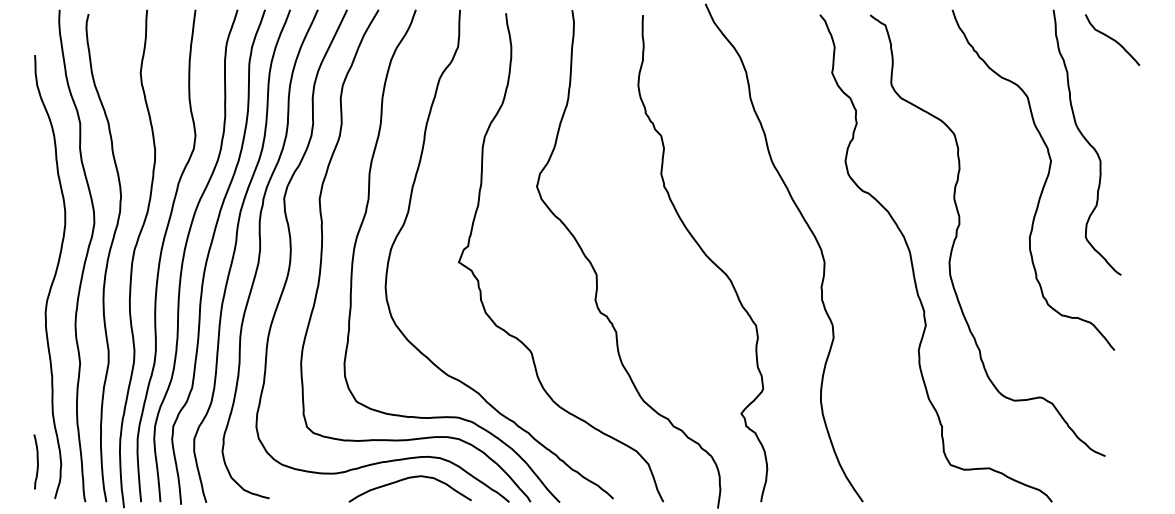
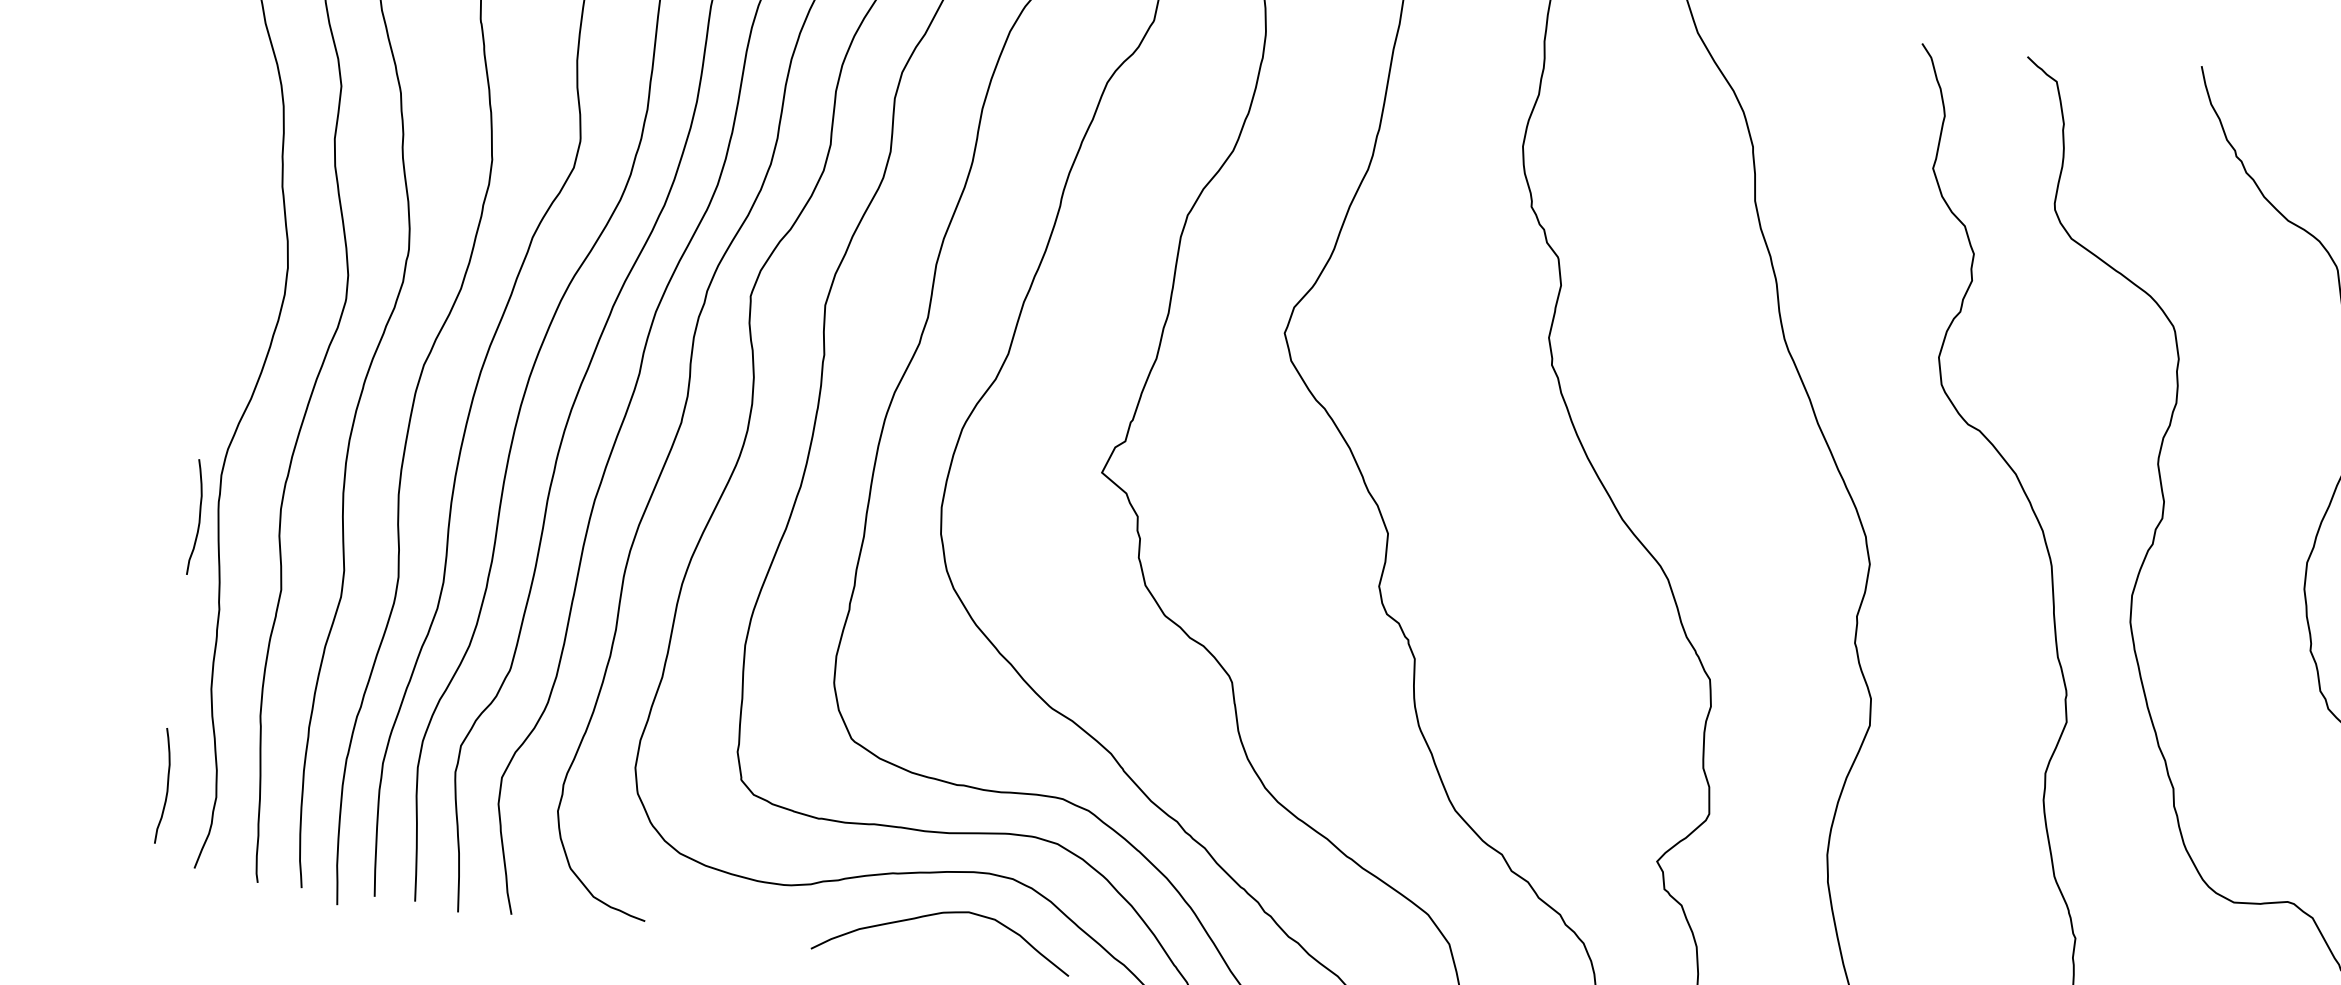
curve: (36, 332) -> (197, 514), added

